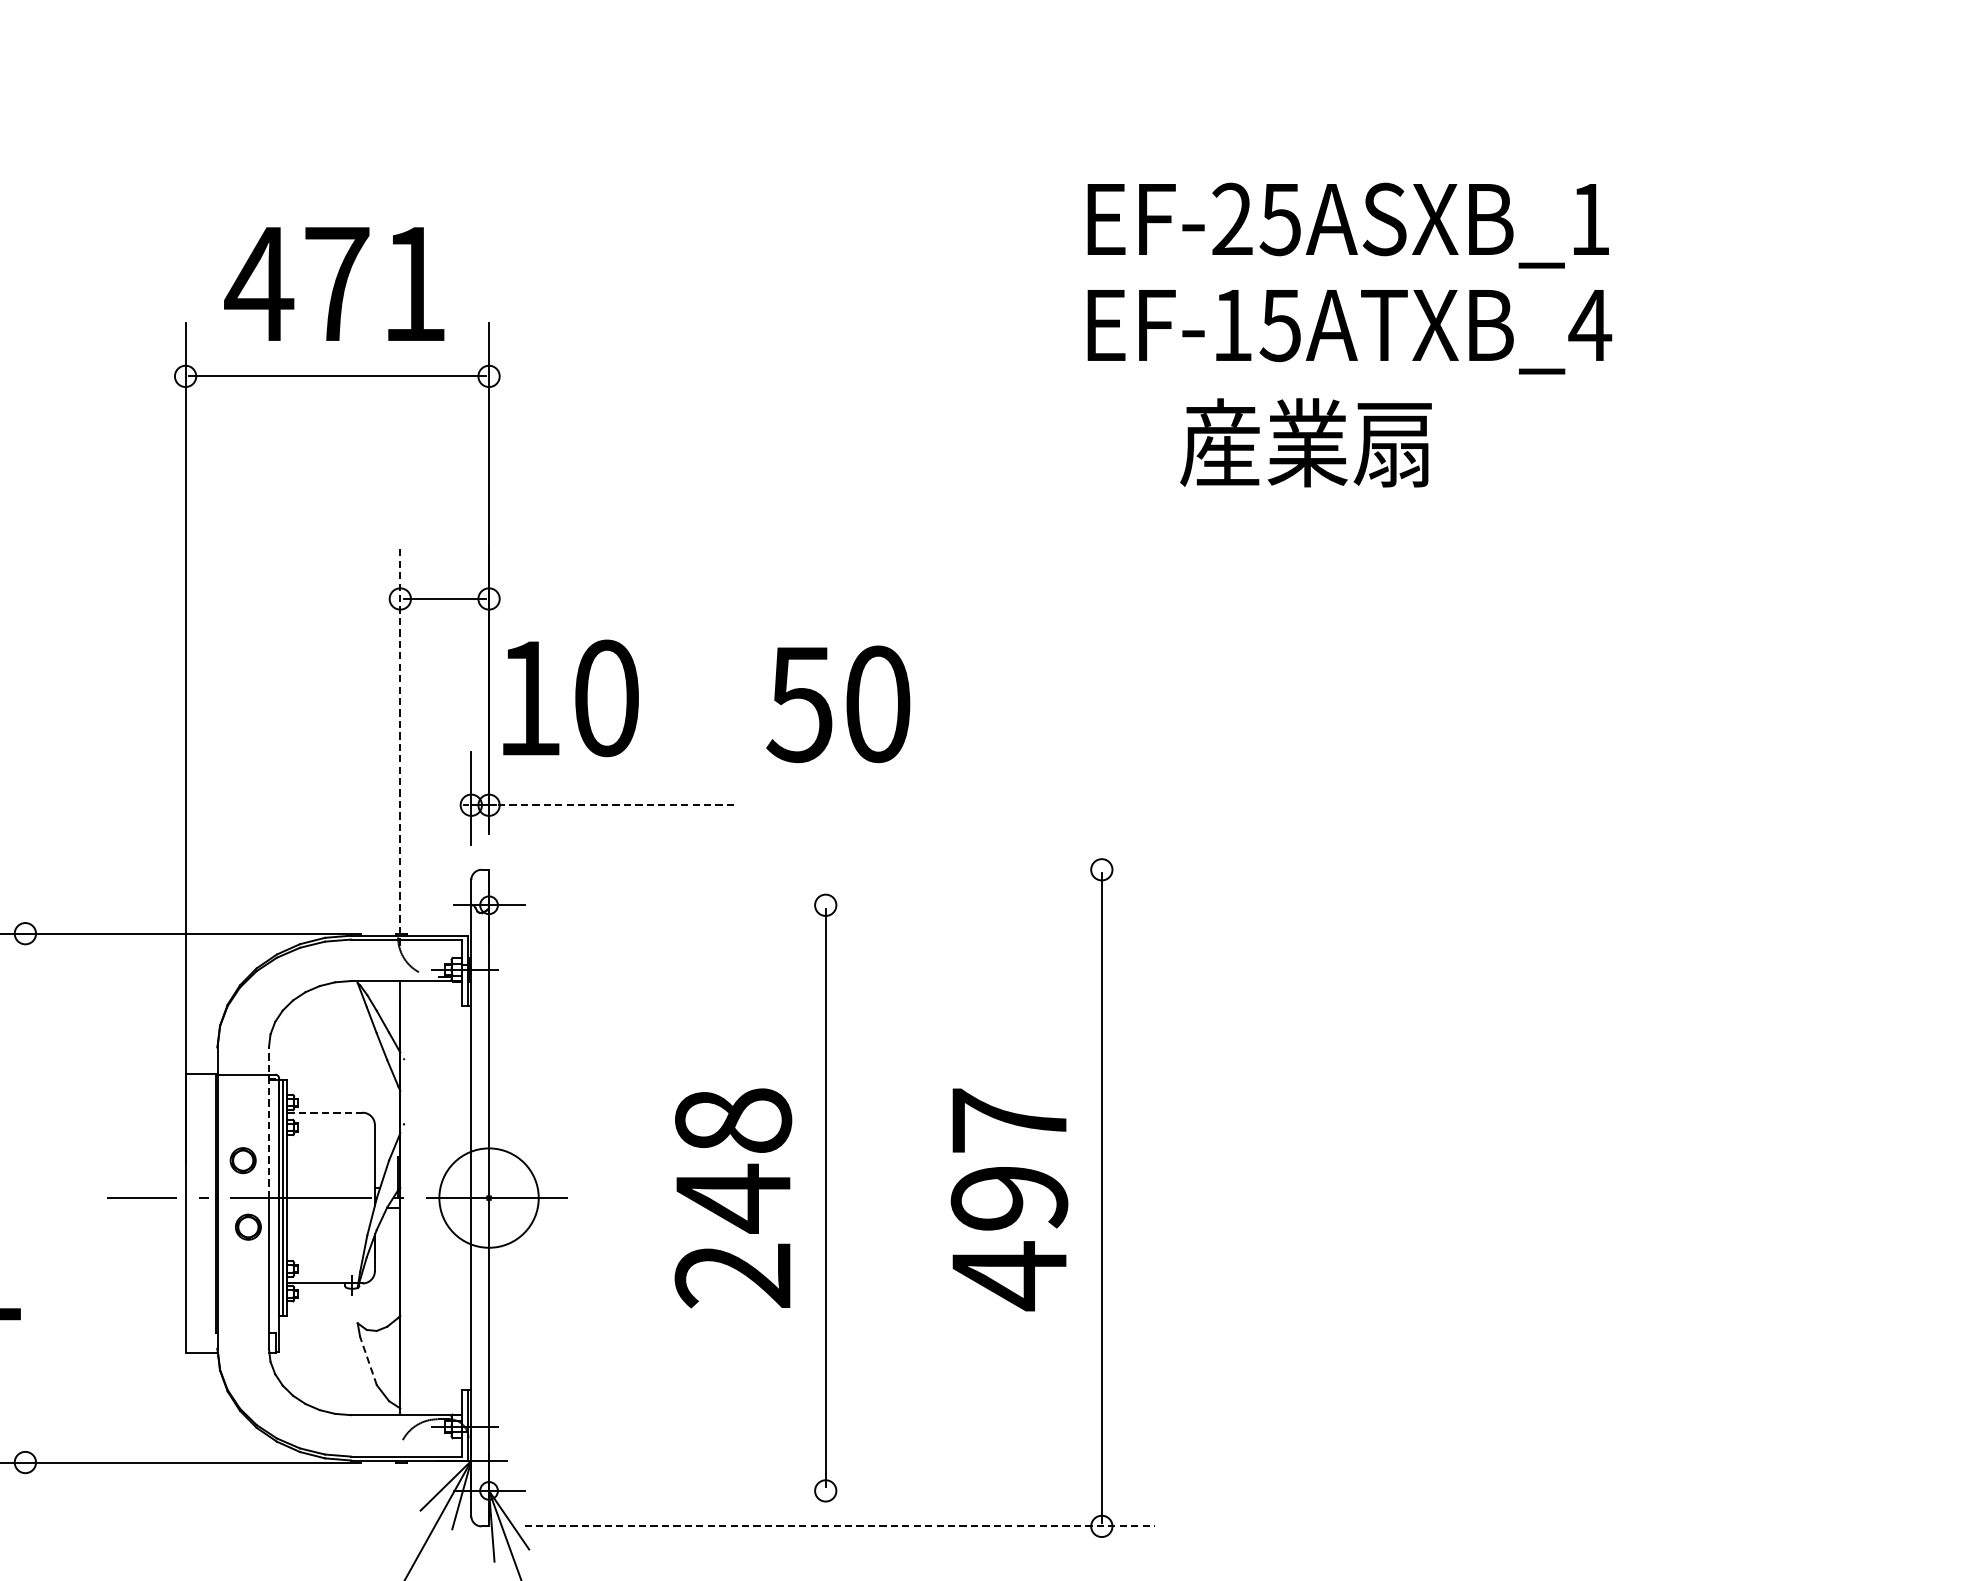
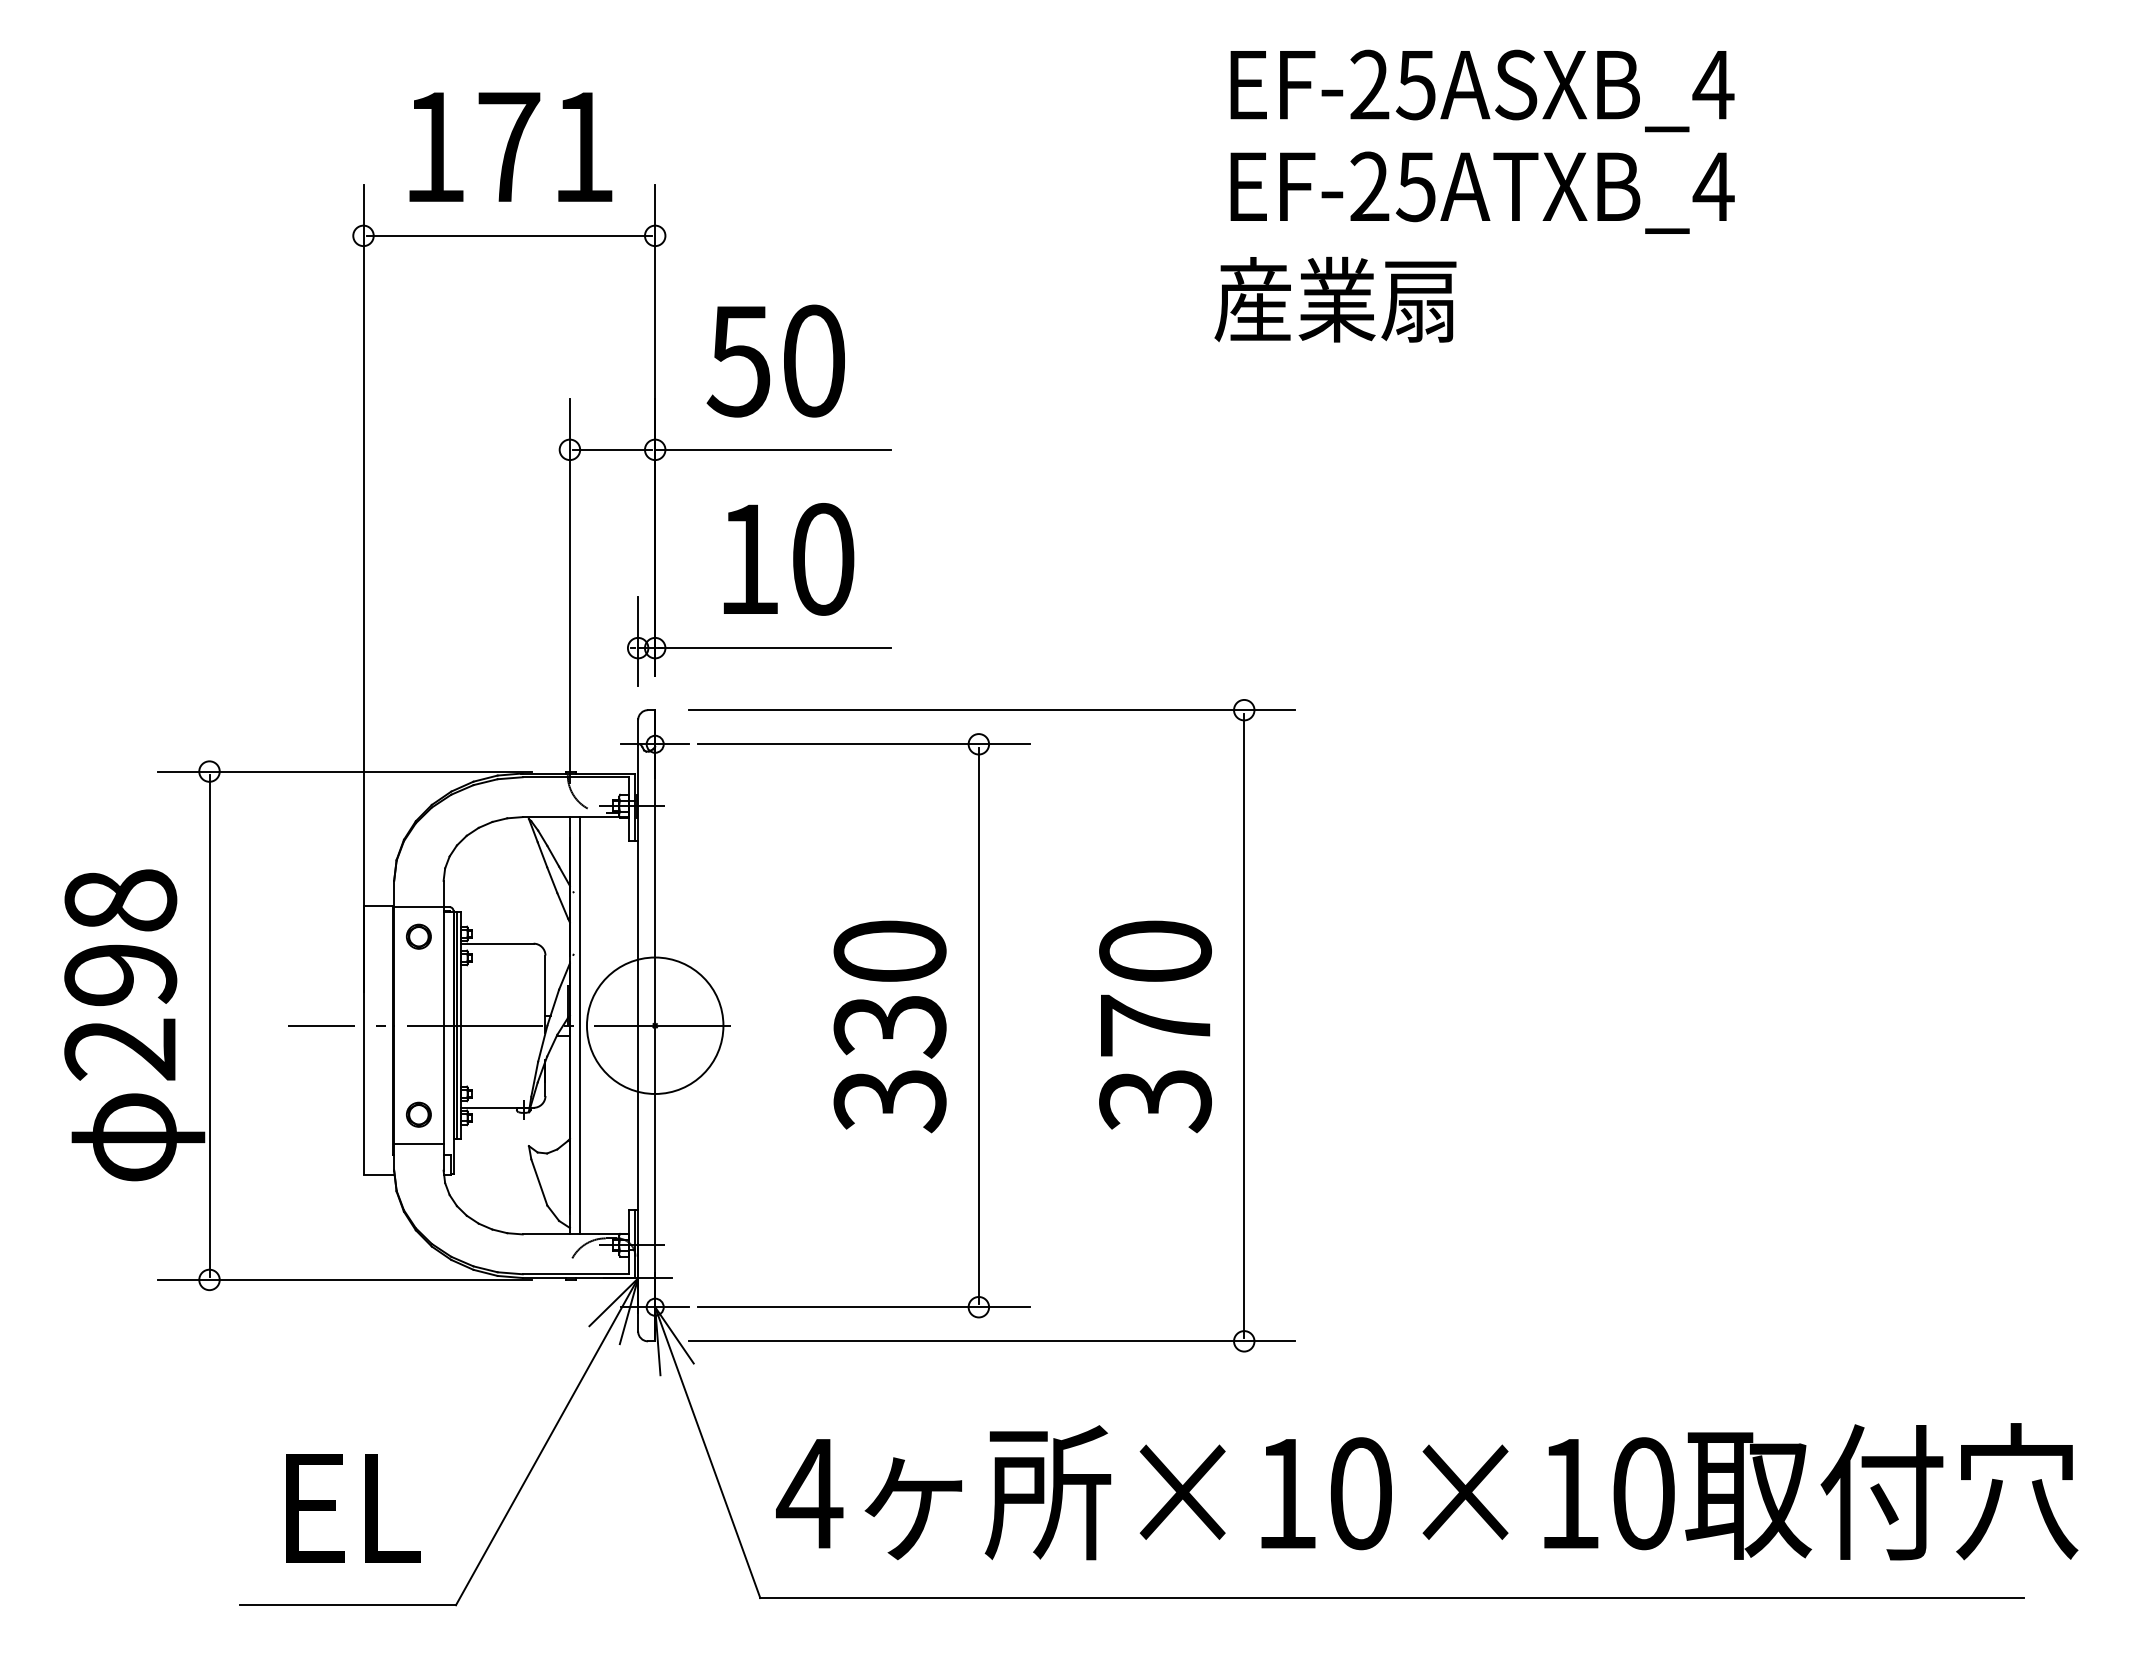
text: (1589, 219) -> (1713, 85), EF-25ASXB_1 -> EF-25ASXB_4
text: (258, 283) -> (433, 146), 471 -> 171
text: (1232, 323) -> (1369, 185), EF-15ATXB_4 -> EF-25ATXB_4
text: (1305, 442) -> (1335, 299), moved
line: (611, 598) -> (772, 449), added
text: (571, 698) -> (789, 559), moved
text: (837, 703) -> (775, 360), moved
line: (399, 745) -> (569, 590), dashed -> solid
line: (611, 805) -> (772, 648), dashed -> solid
line: (839, 870) -> (992, 710), added
line: (705, 905) -> (863, 744), added
line: (326, 1112) -> (498, 943), dashed -> solid
line: (268, 1121) -> (443, 952), dashed -> solid
part: (242, 1160) -> (418, 936), moved
line: (25, 1197) -> (209, 1025), added
line: (410, 1197) -> (579, 1025), added
circle: (488, 1197) -> (654, 1025), size x1.43
text: (732, 1198) -> (889, 1026), 248 -> 330
text: (1009, 1199) -> (1155, 1027), 497 -> 370
part: (248, 1226) -> (418, 1114), moved
line: (242, 1321) -> (418, 1144), added
line: (368, 1361) -> (539, 1182), dashed -> solid
line: (705, 1491) -> (863, 1307), added
line: (839, 1526) -> (992, 1341), dashed -> solid

